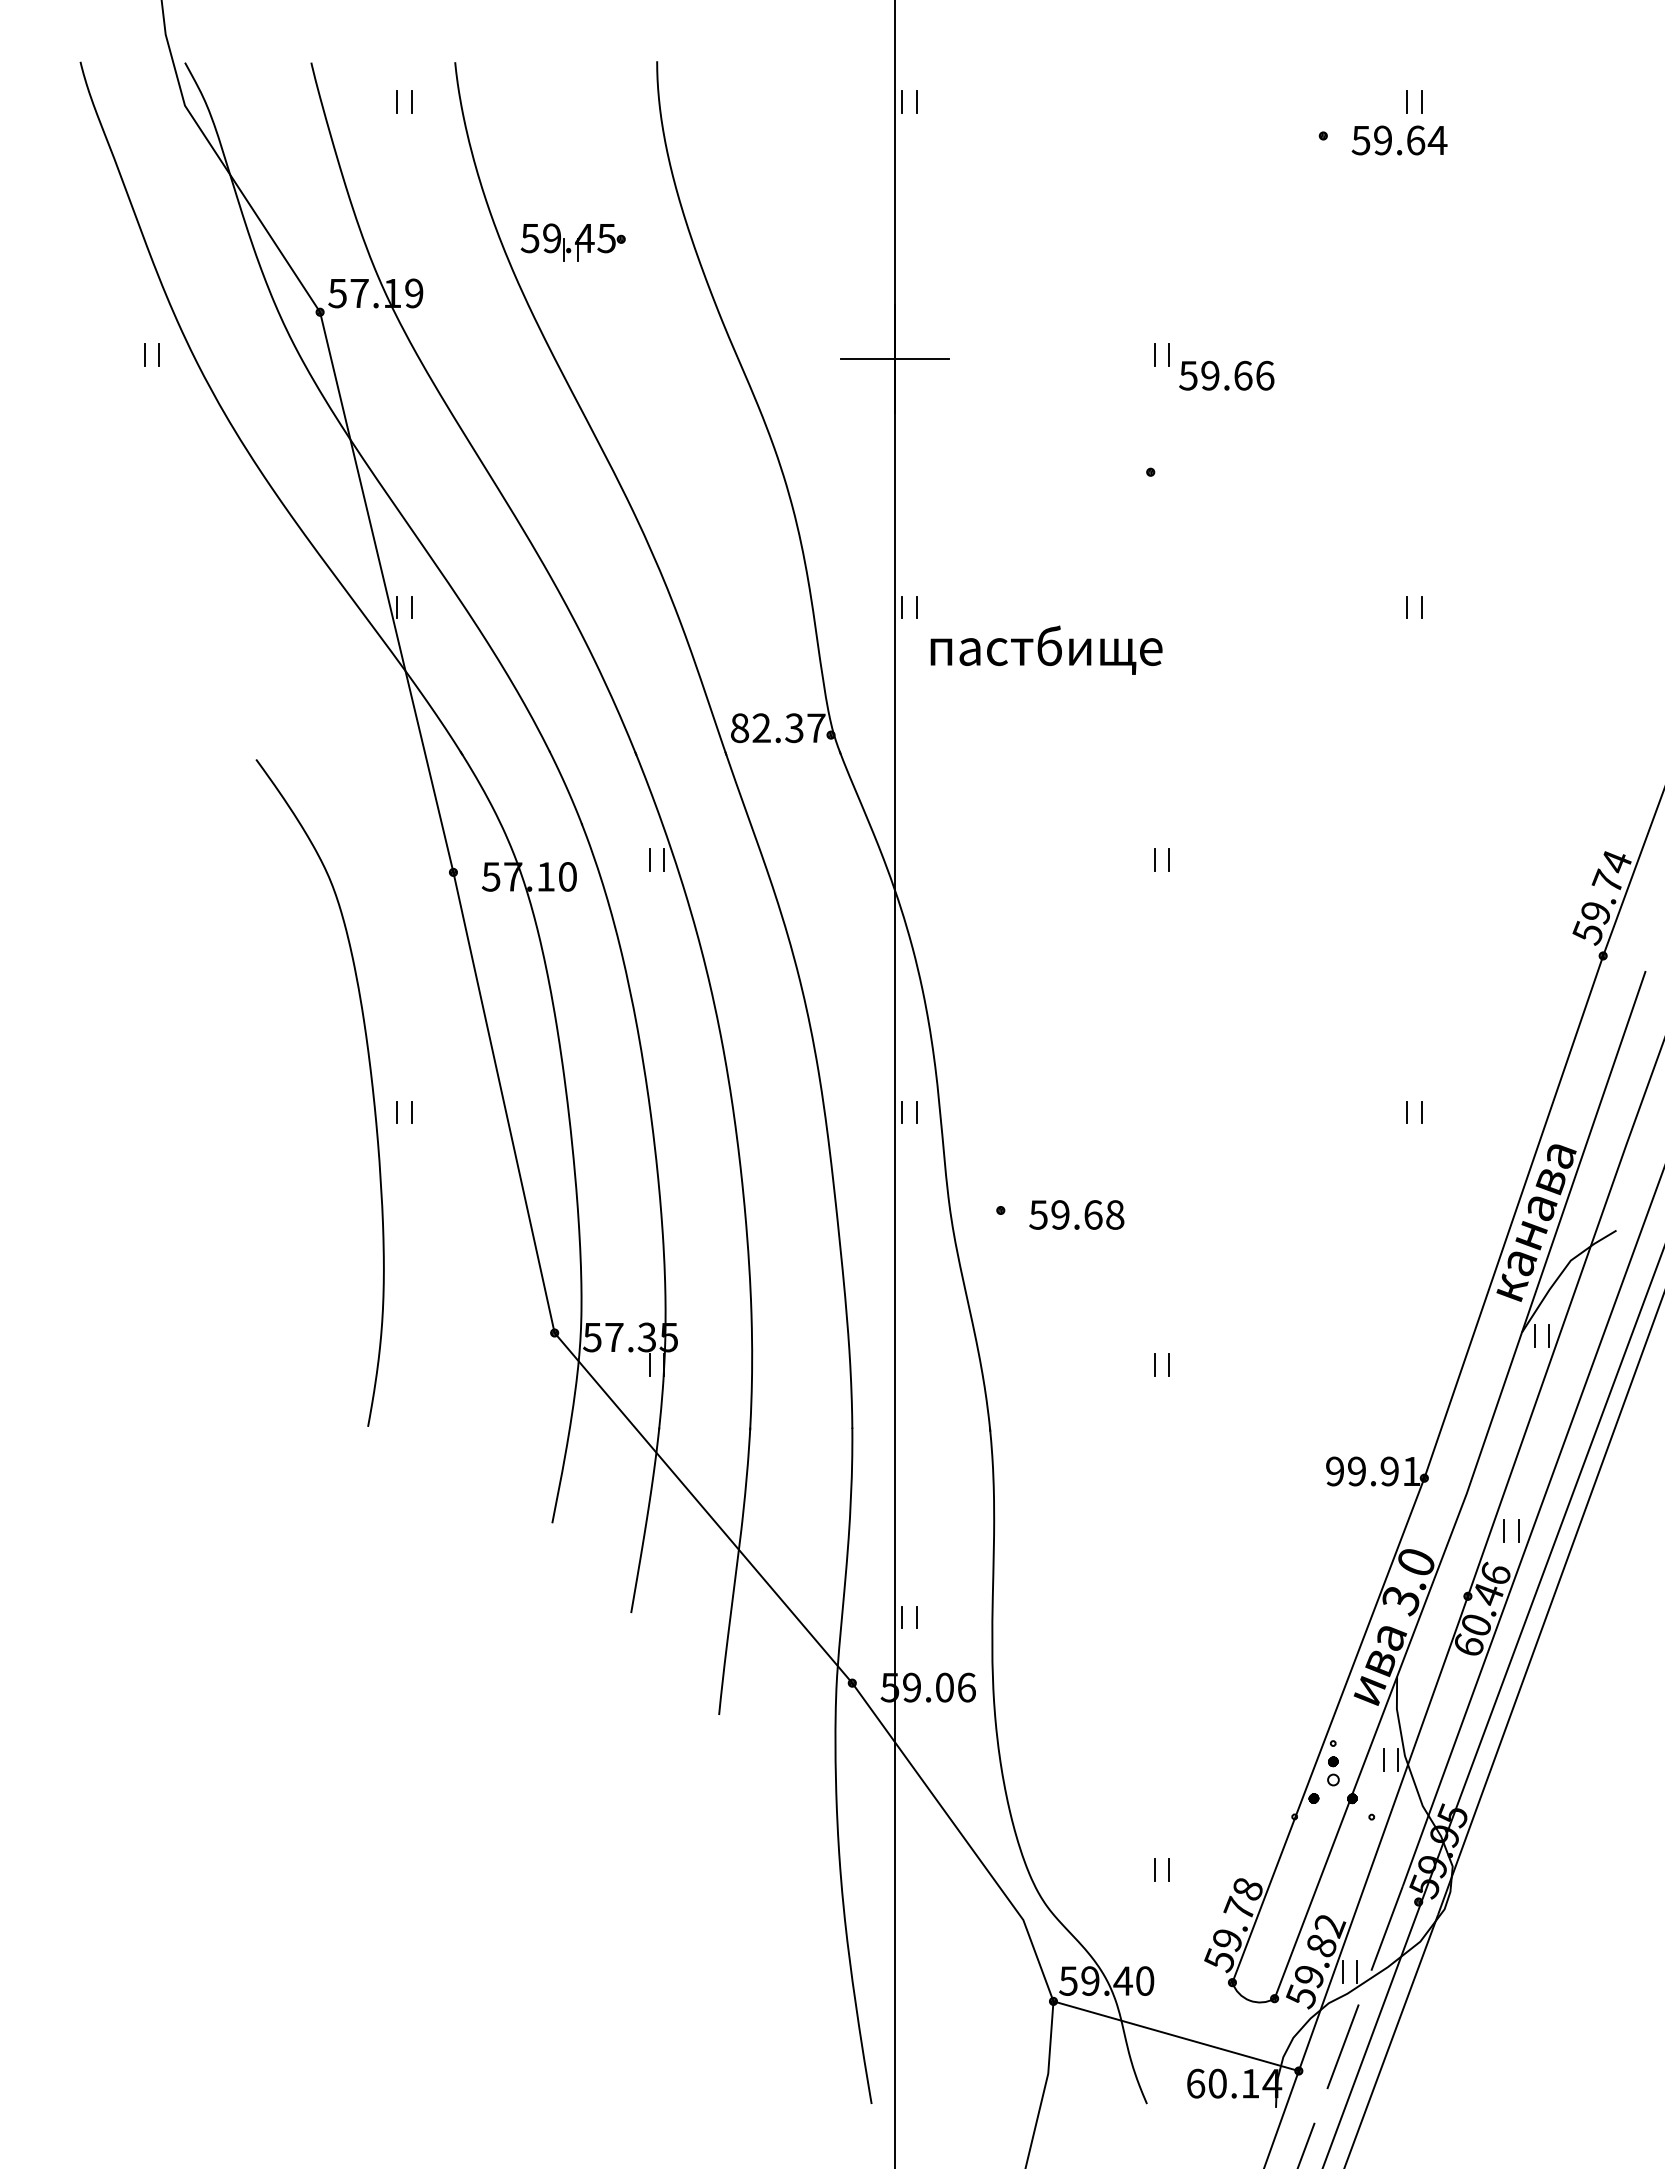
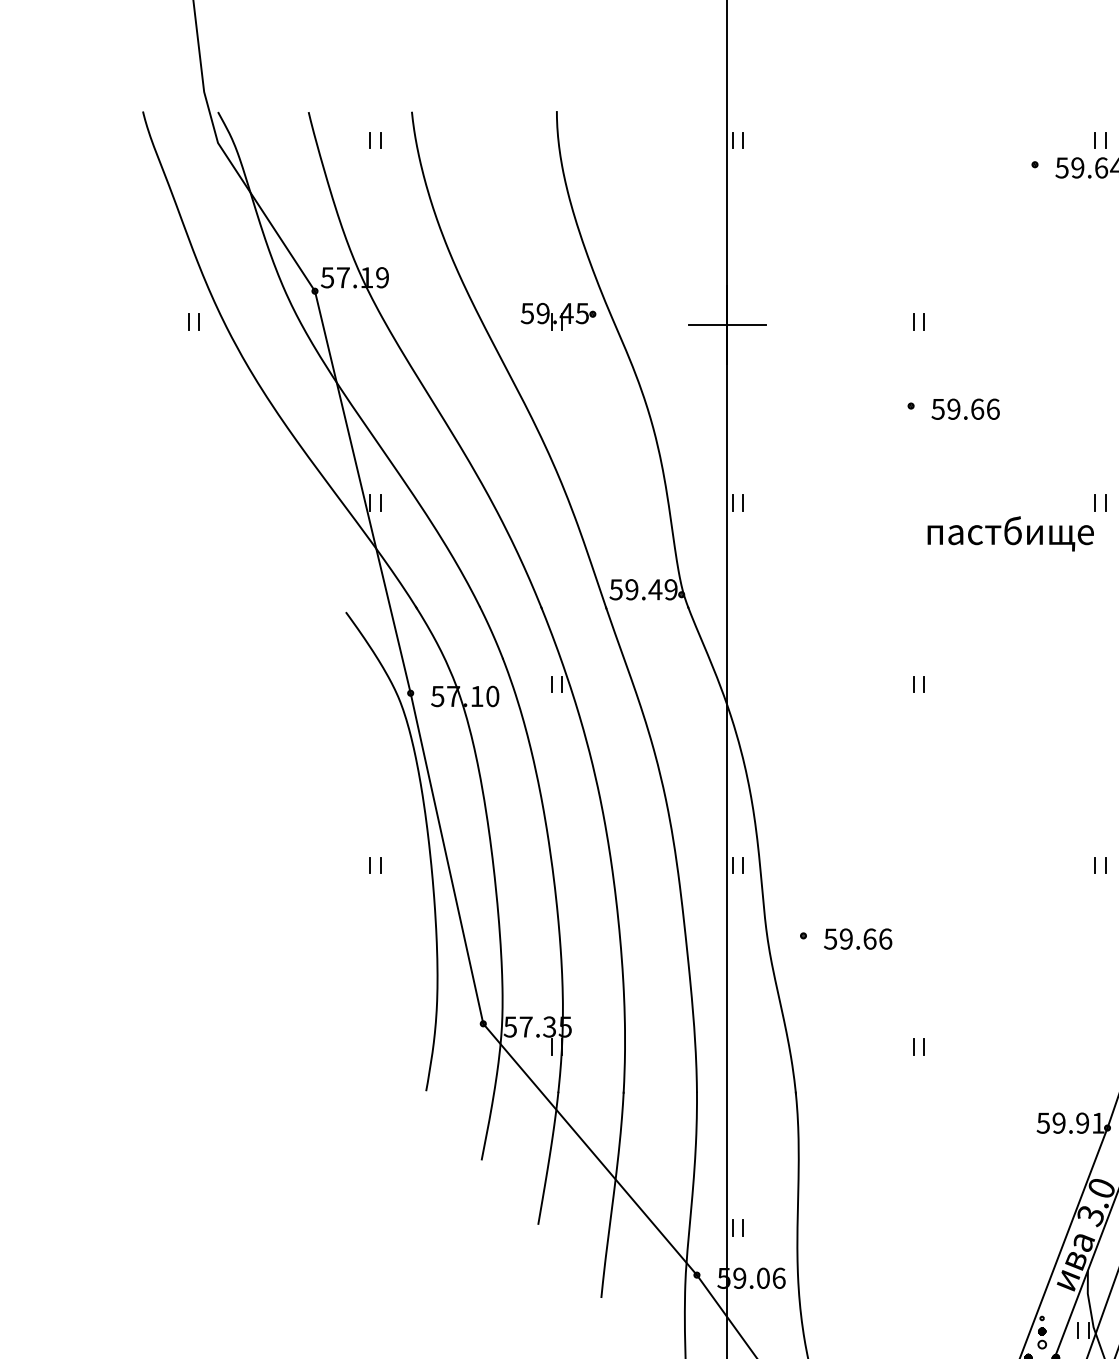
part: (572, 242) -> (557, 316), moved
text: (1226, 375) -> (965, 409), moved
text: (1046, 649) -> (1010, 533), moved
text: (777, 728) -> (643, 589), 82.37 -> 59.49
curve: (371, 1088) -> (428, 848), moved
text: (1115, 1214) -> (885, 938), 59.68 -> 59.66
text: (1334, 1471) -> (1043, 1123), 99.91 -> 59.91

